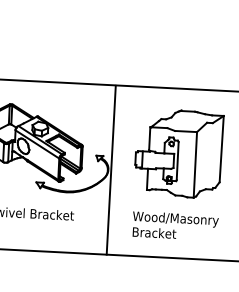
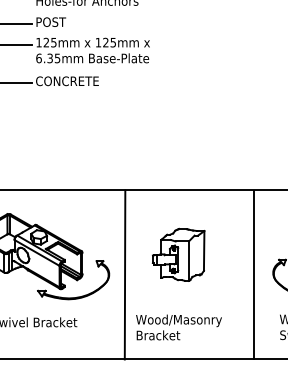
part: (178, 153) -> (178, 254), size x0.6
line: (110, 169) -> (124, 274), moved

